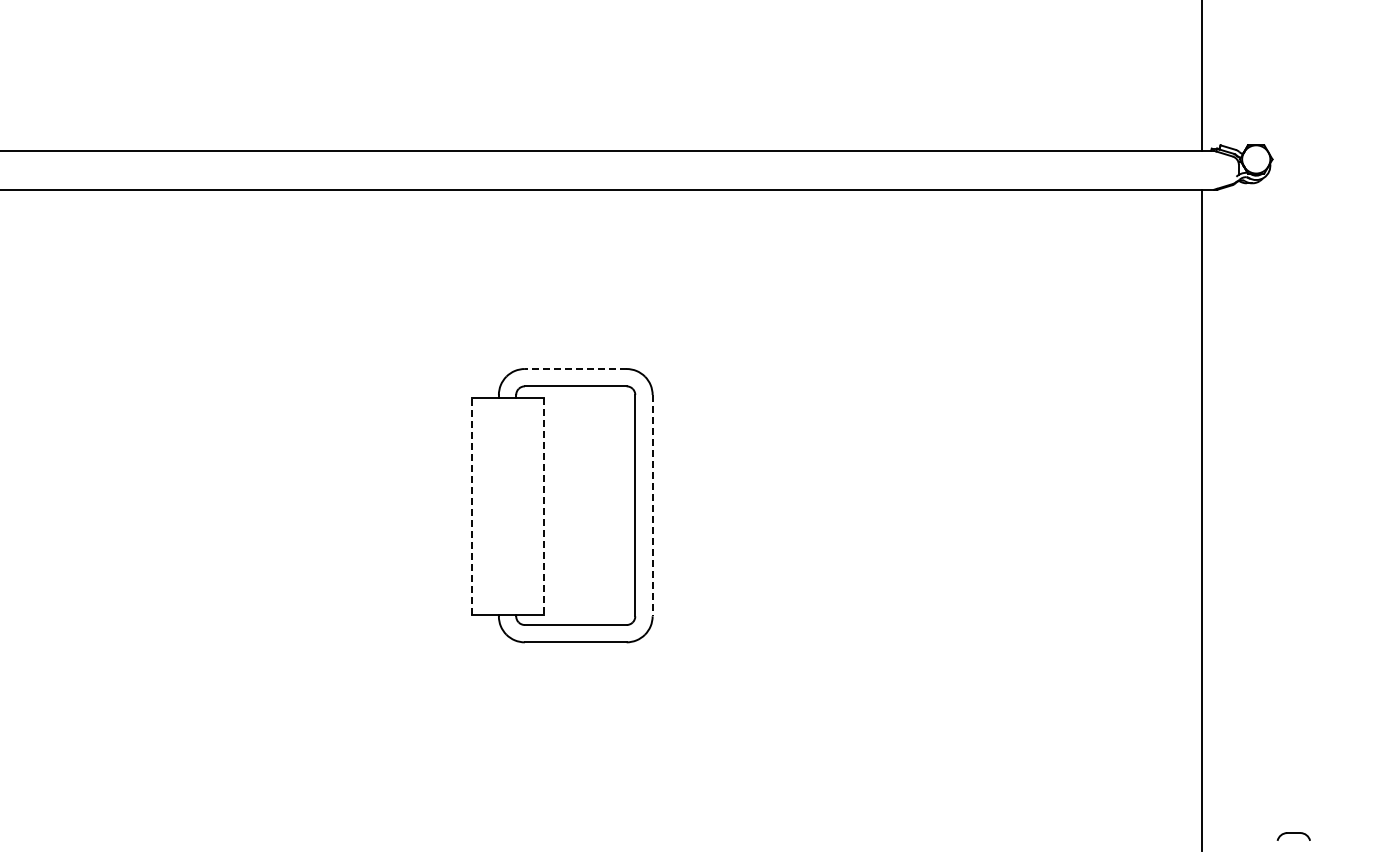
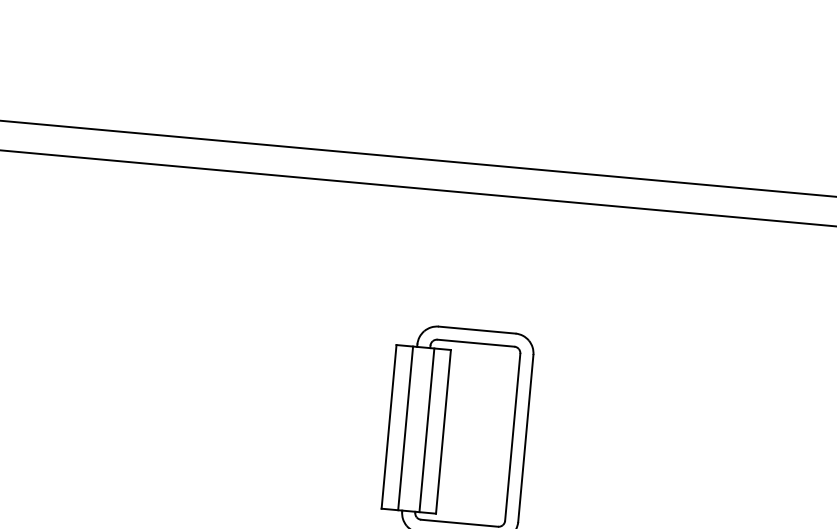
line: (575, 369) -> (476, 330), dashed -> solid
line: (652, 505) -> (525, 438), dashed -> solid
line: (471, 506) -> (389, 426), dashed -> solid
line: (493, 506) -> (405, 428), added
line: (521, 506) -> (426, 430), added
line: (543, 507) -> (443, 432), dashed -> solid

